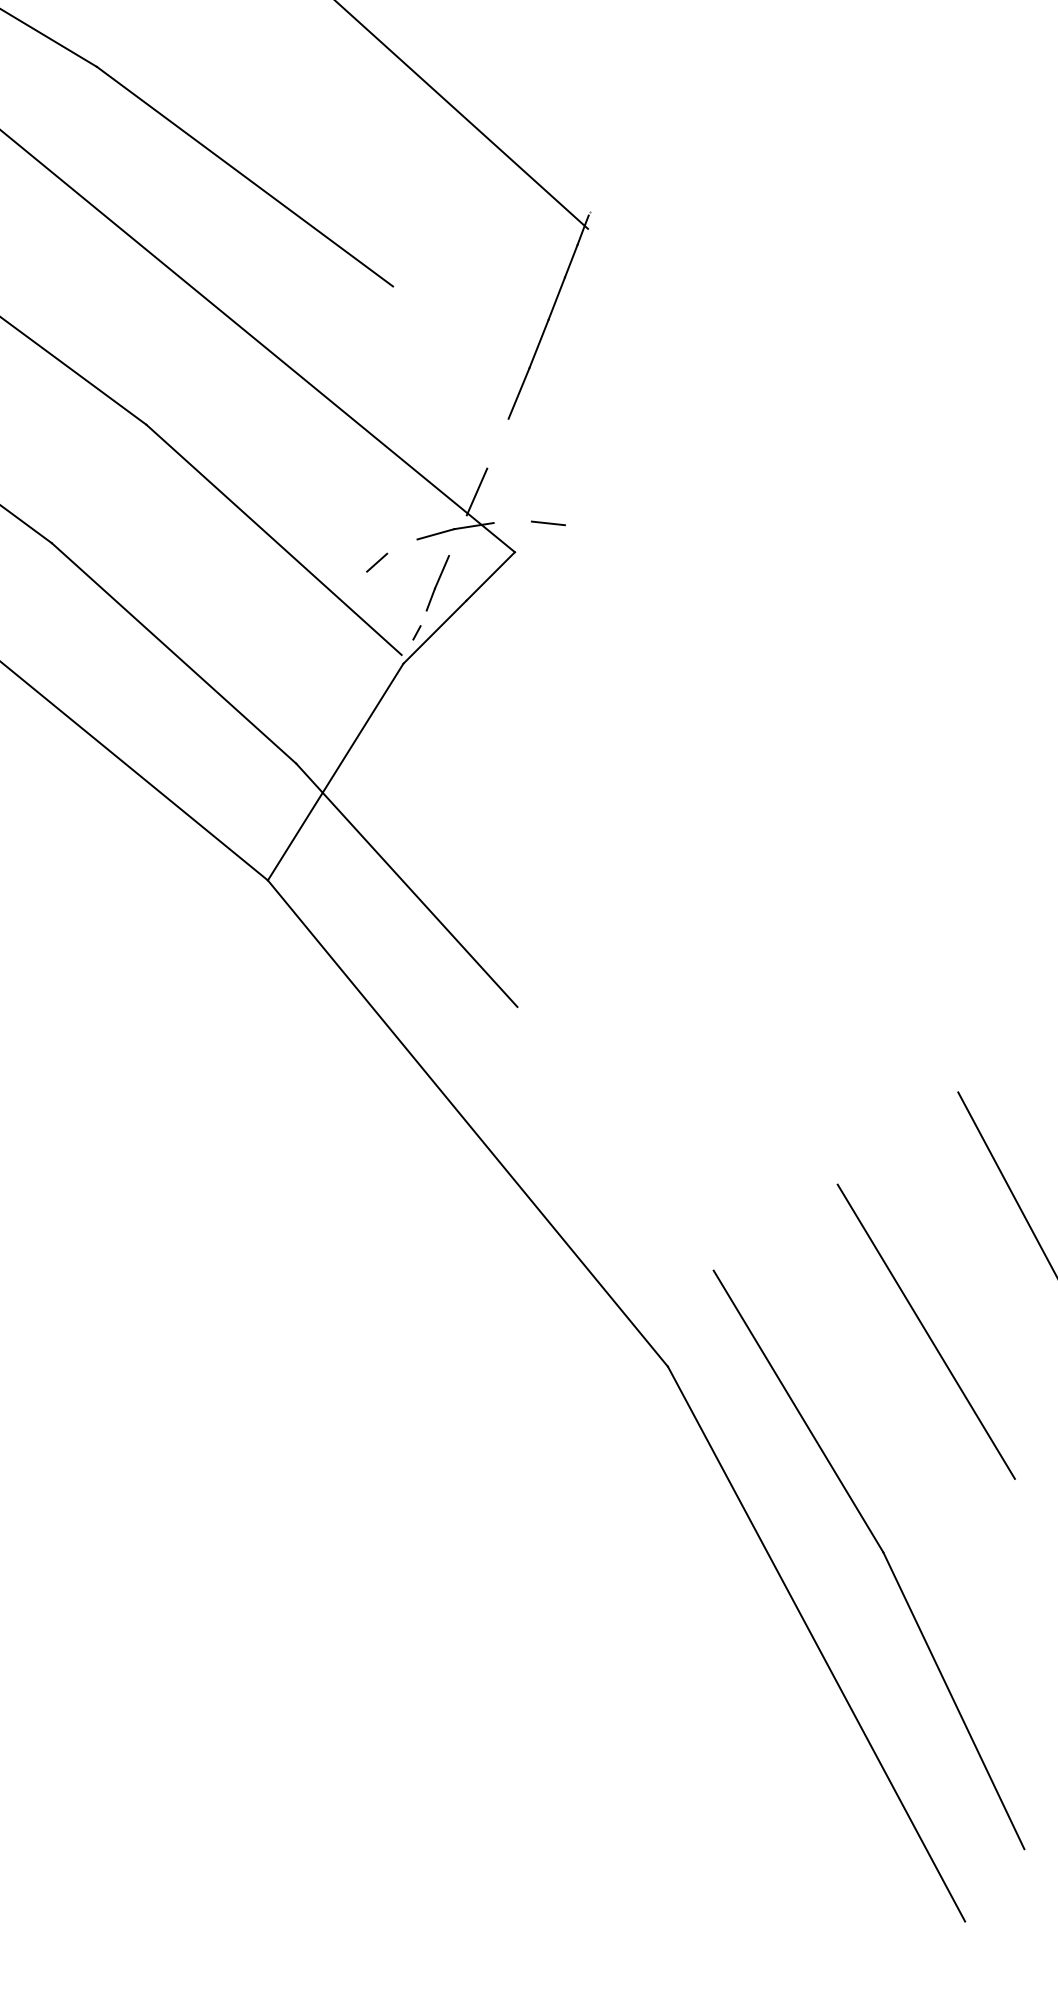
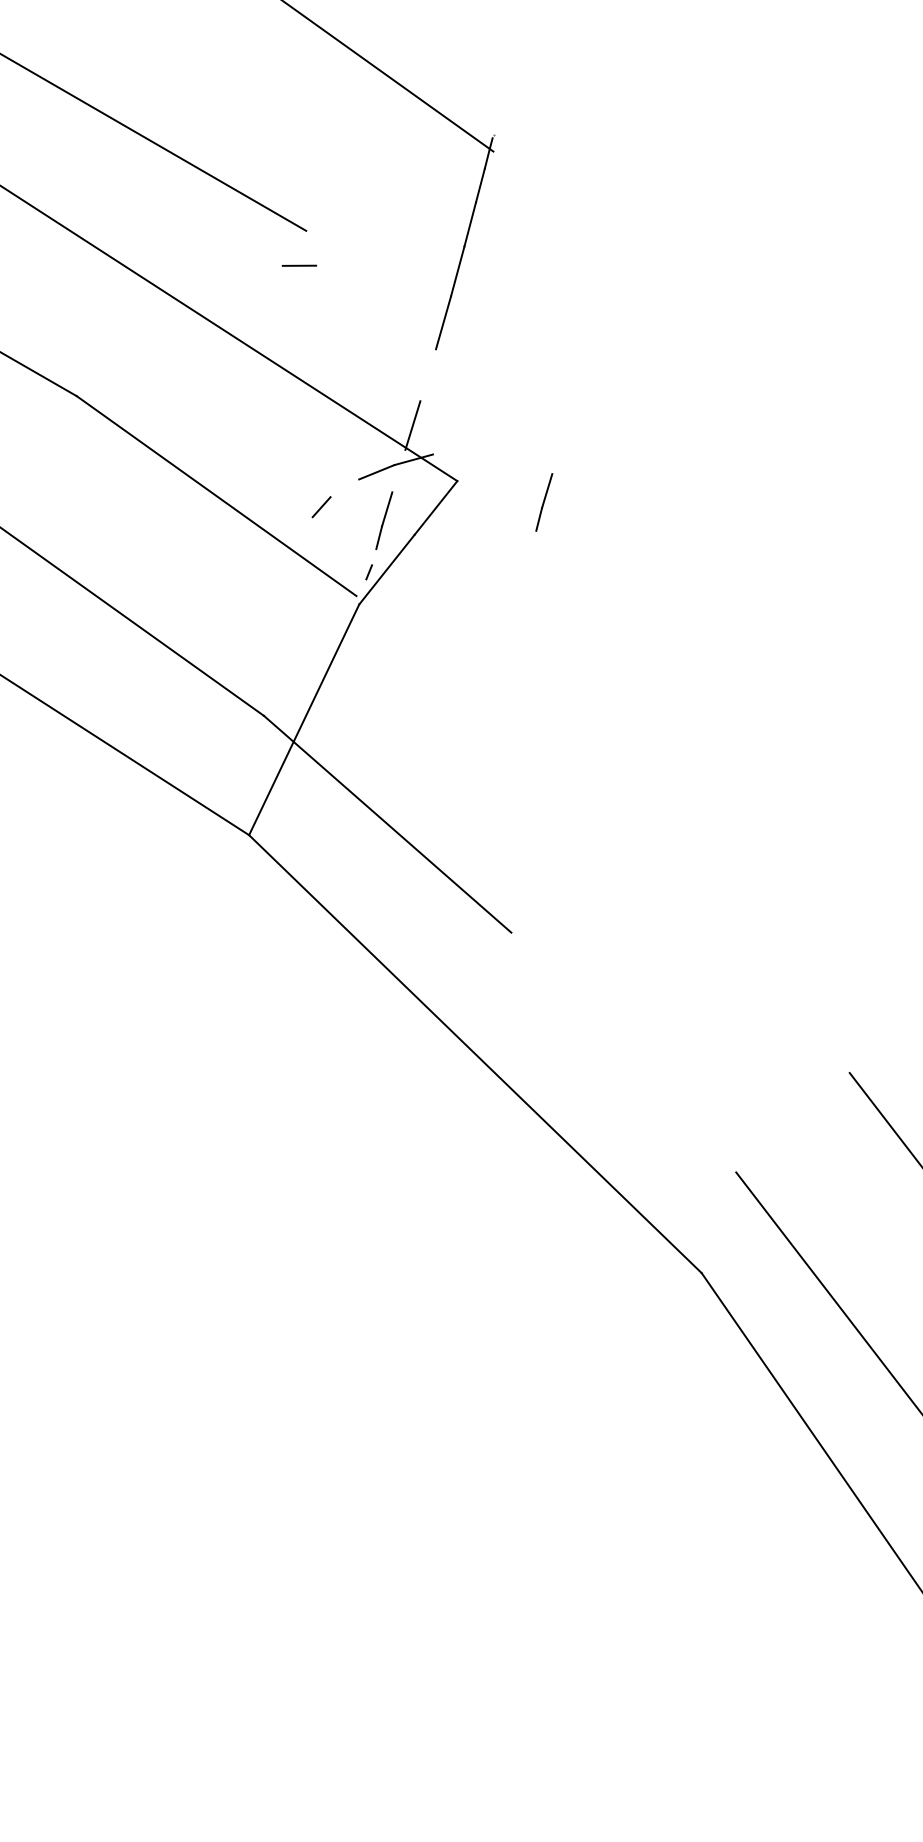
line: (548, 523) -> (299, 265), moved
line: (598, 583) -> (543, 502), added

